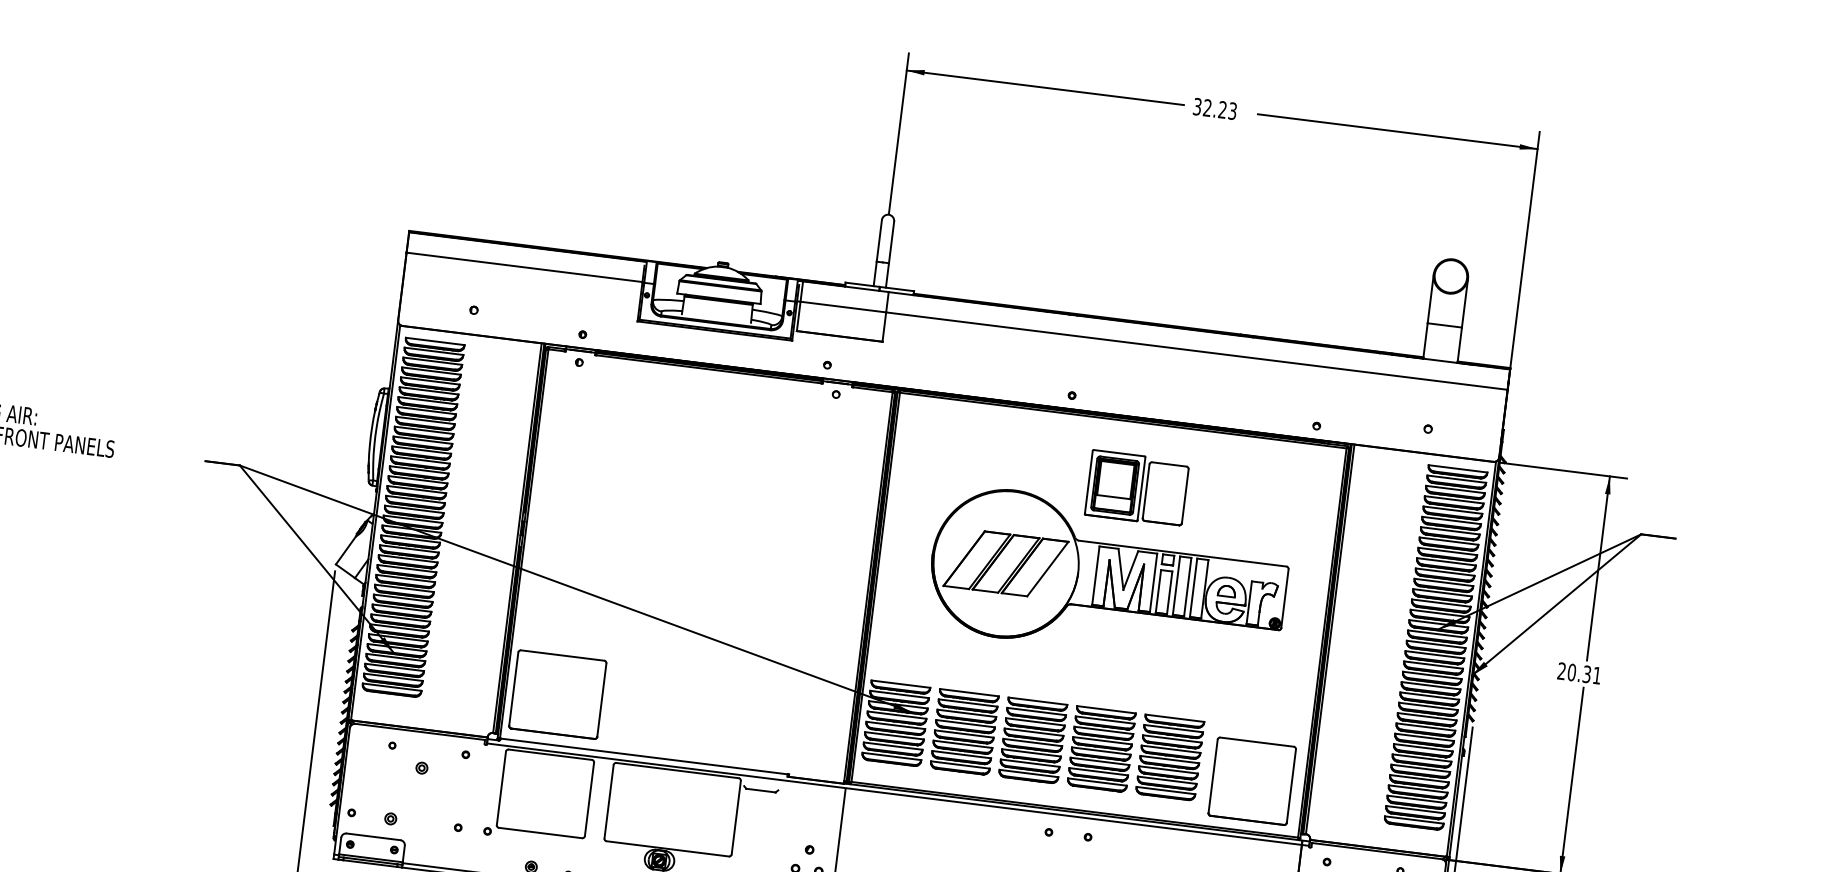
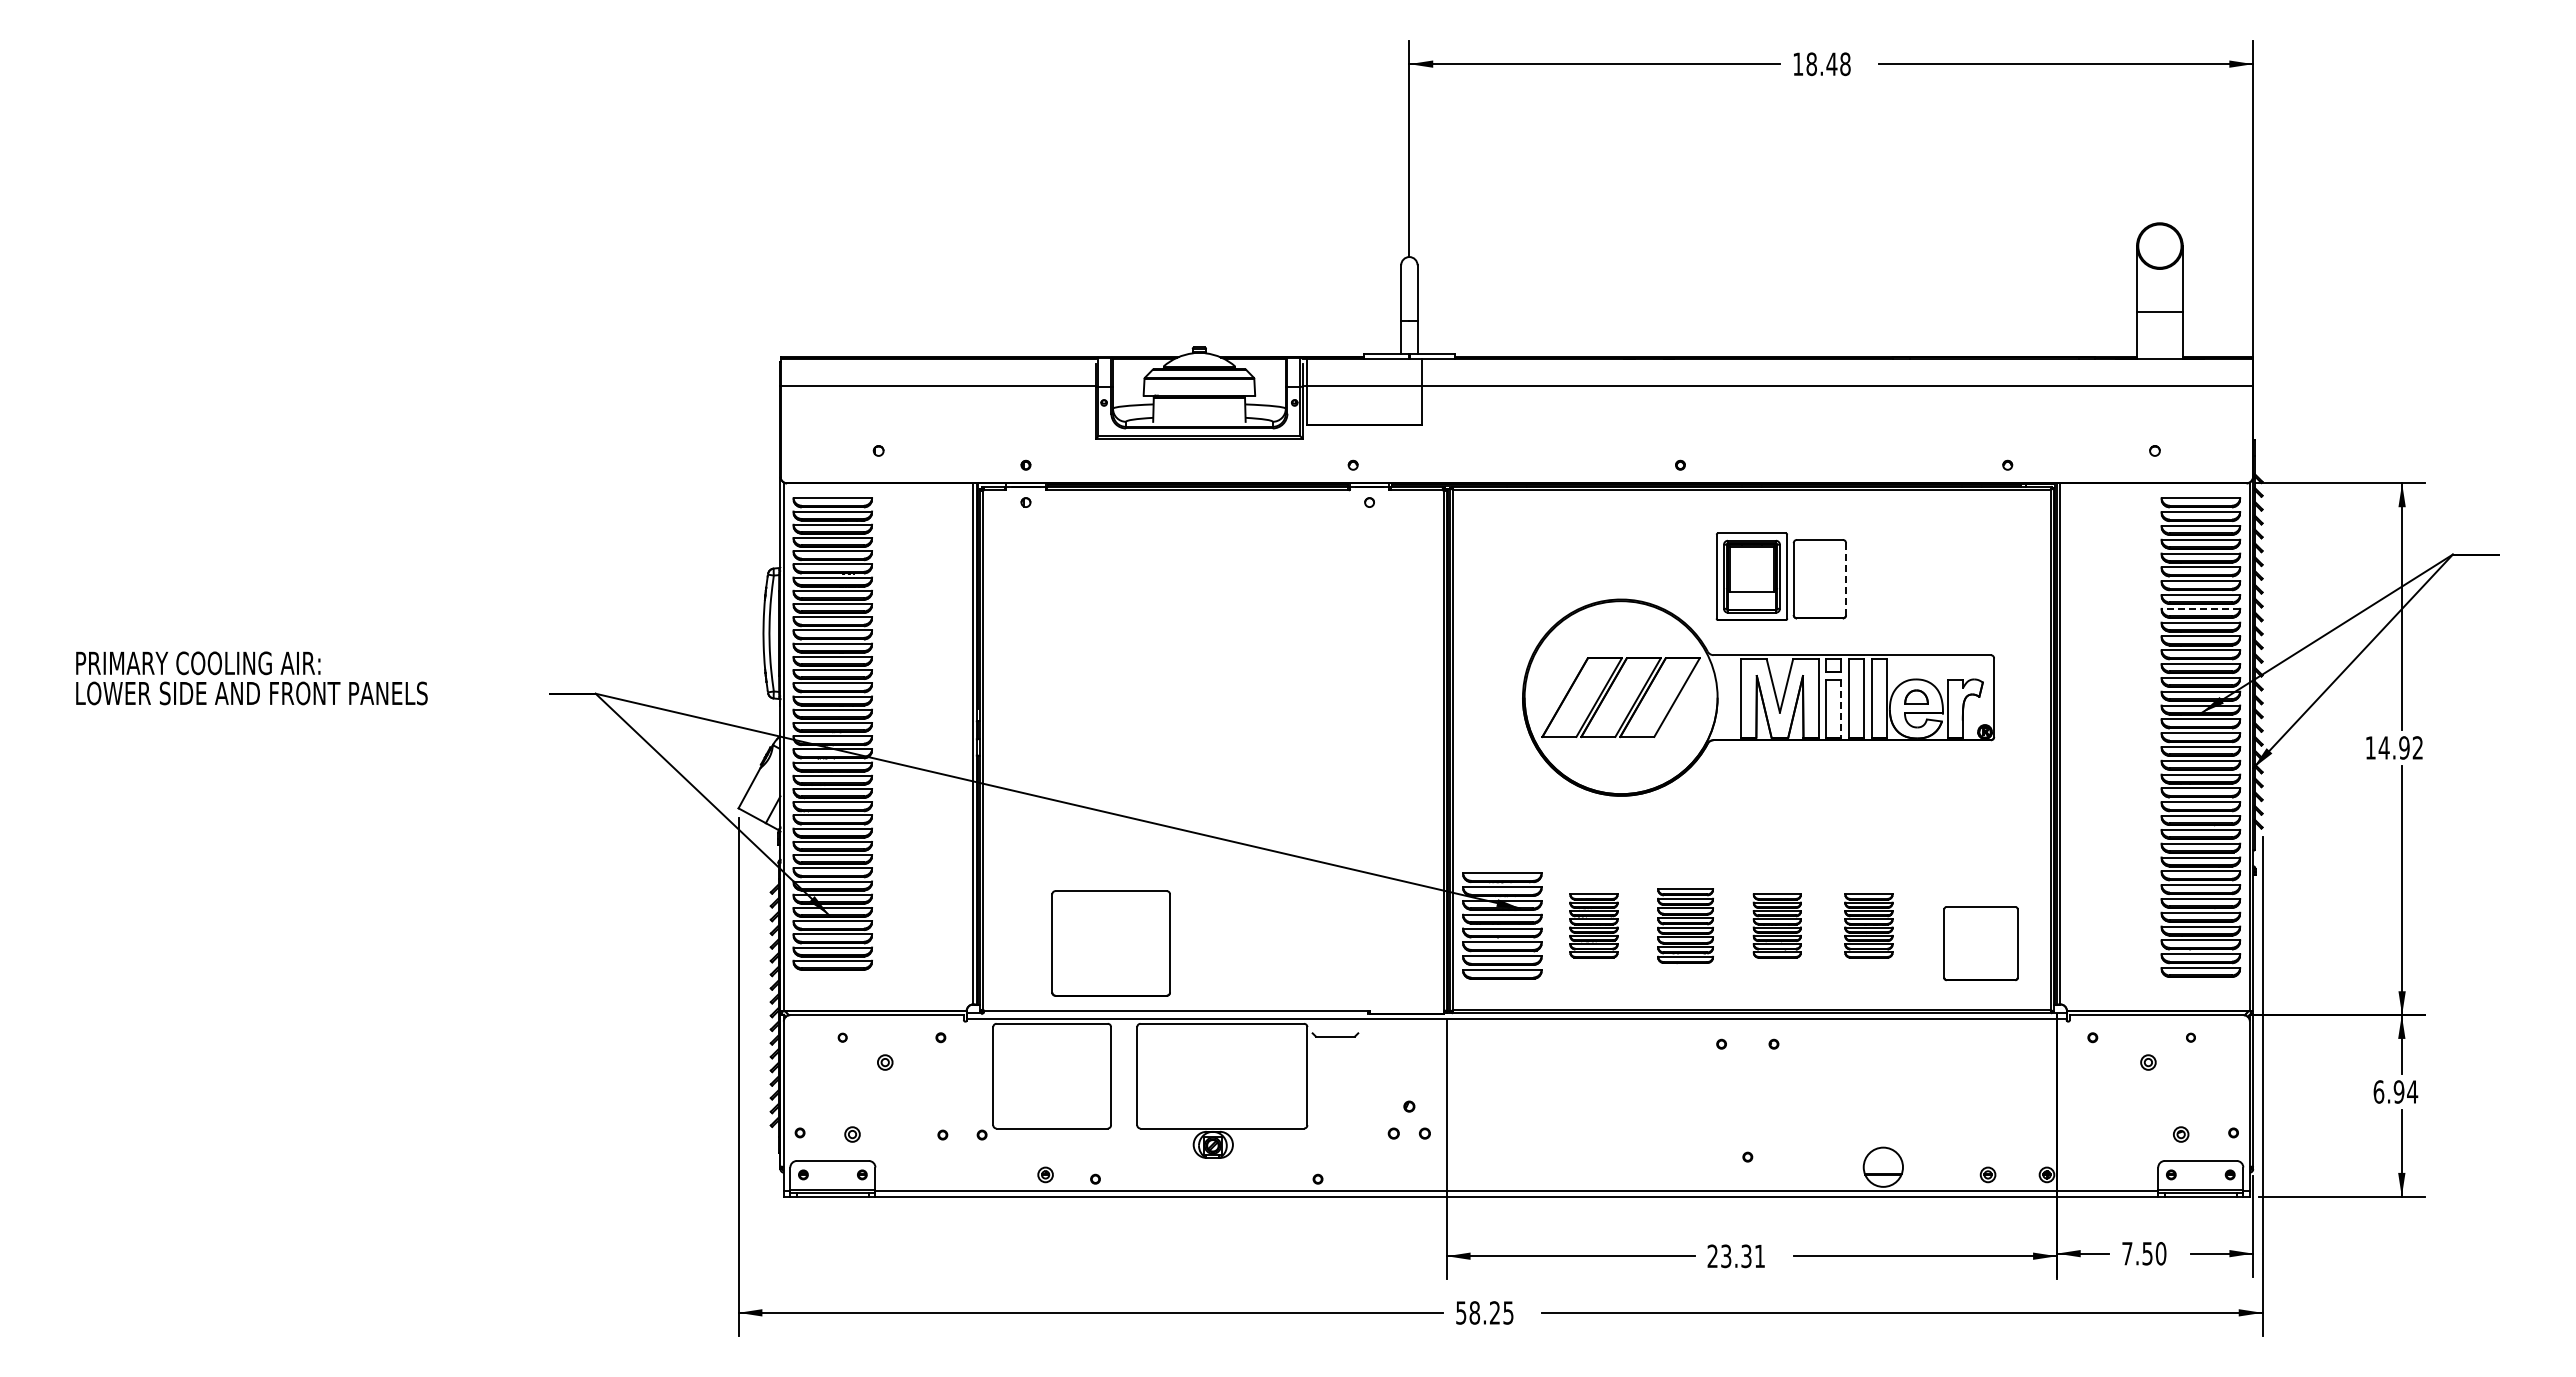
text: (1214, 109) -> (1821, 64), 32.23 -> 18.48
line: (1185, 496) -> (1846, 579), solid -> dashed
line: (1447, 551) -> (2200, 608), solid -> dashed
line: (1169, 592) -> (1841, 708), solid -> dashed
text: (1578, 673) -> (2393, 747), 20.31 -> 14.92
part: (557, 694) -> (1110, 943), moved
part: (964, 731) -> (1593, 925), size x0.6
part: (1032, 740) -> (1685, 925), size x0.7
part: (1101, 748) -> (1777, 925), size x0.6
part: (1169, 757) -> (1868, 925), size x0.6
part: (1251, 781) -> (1980, 943), size x0.7

